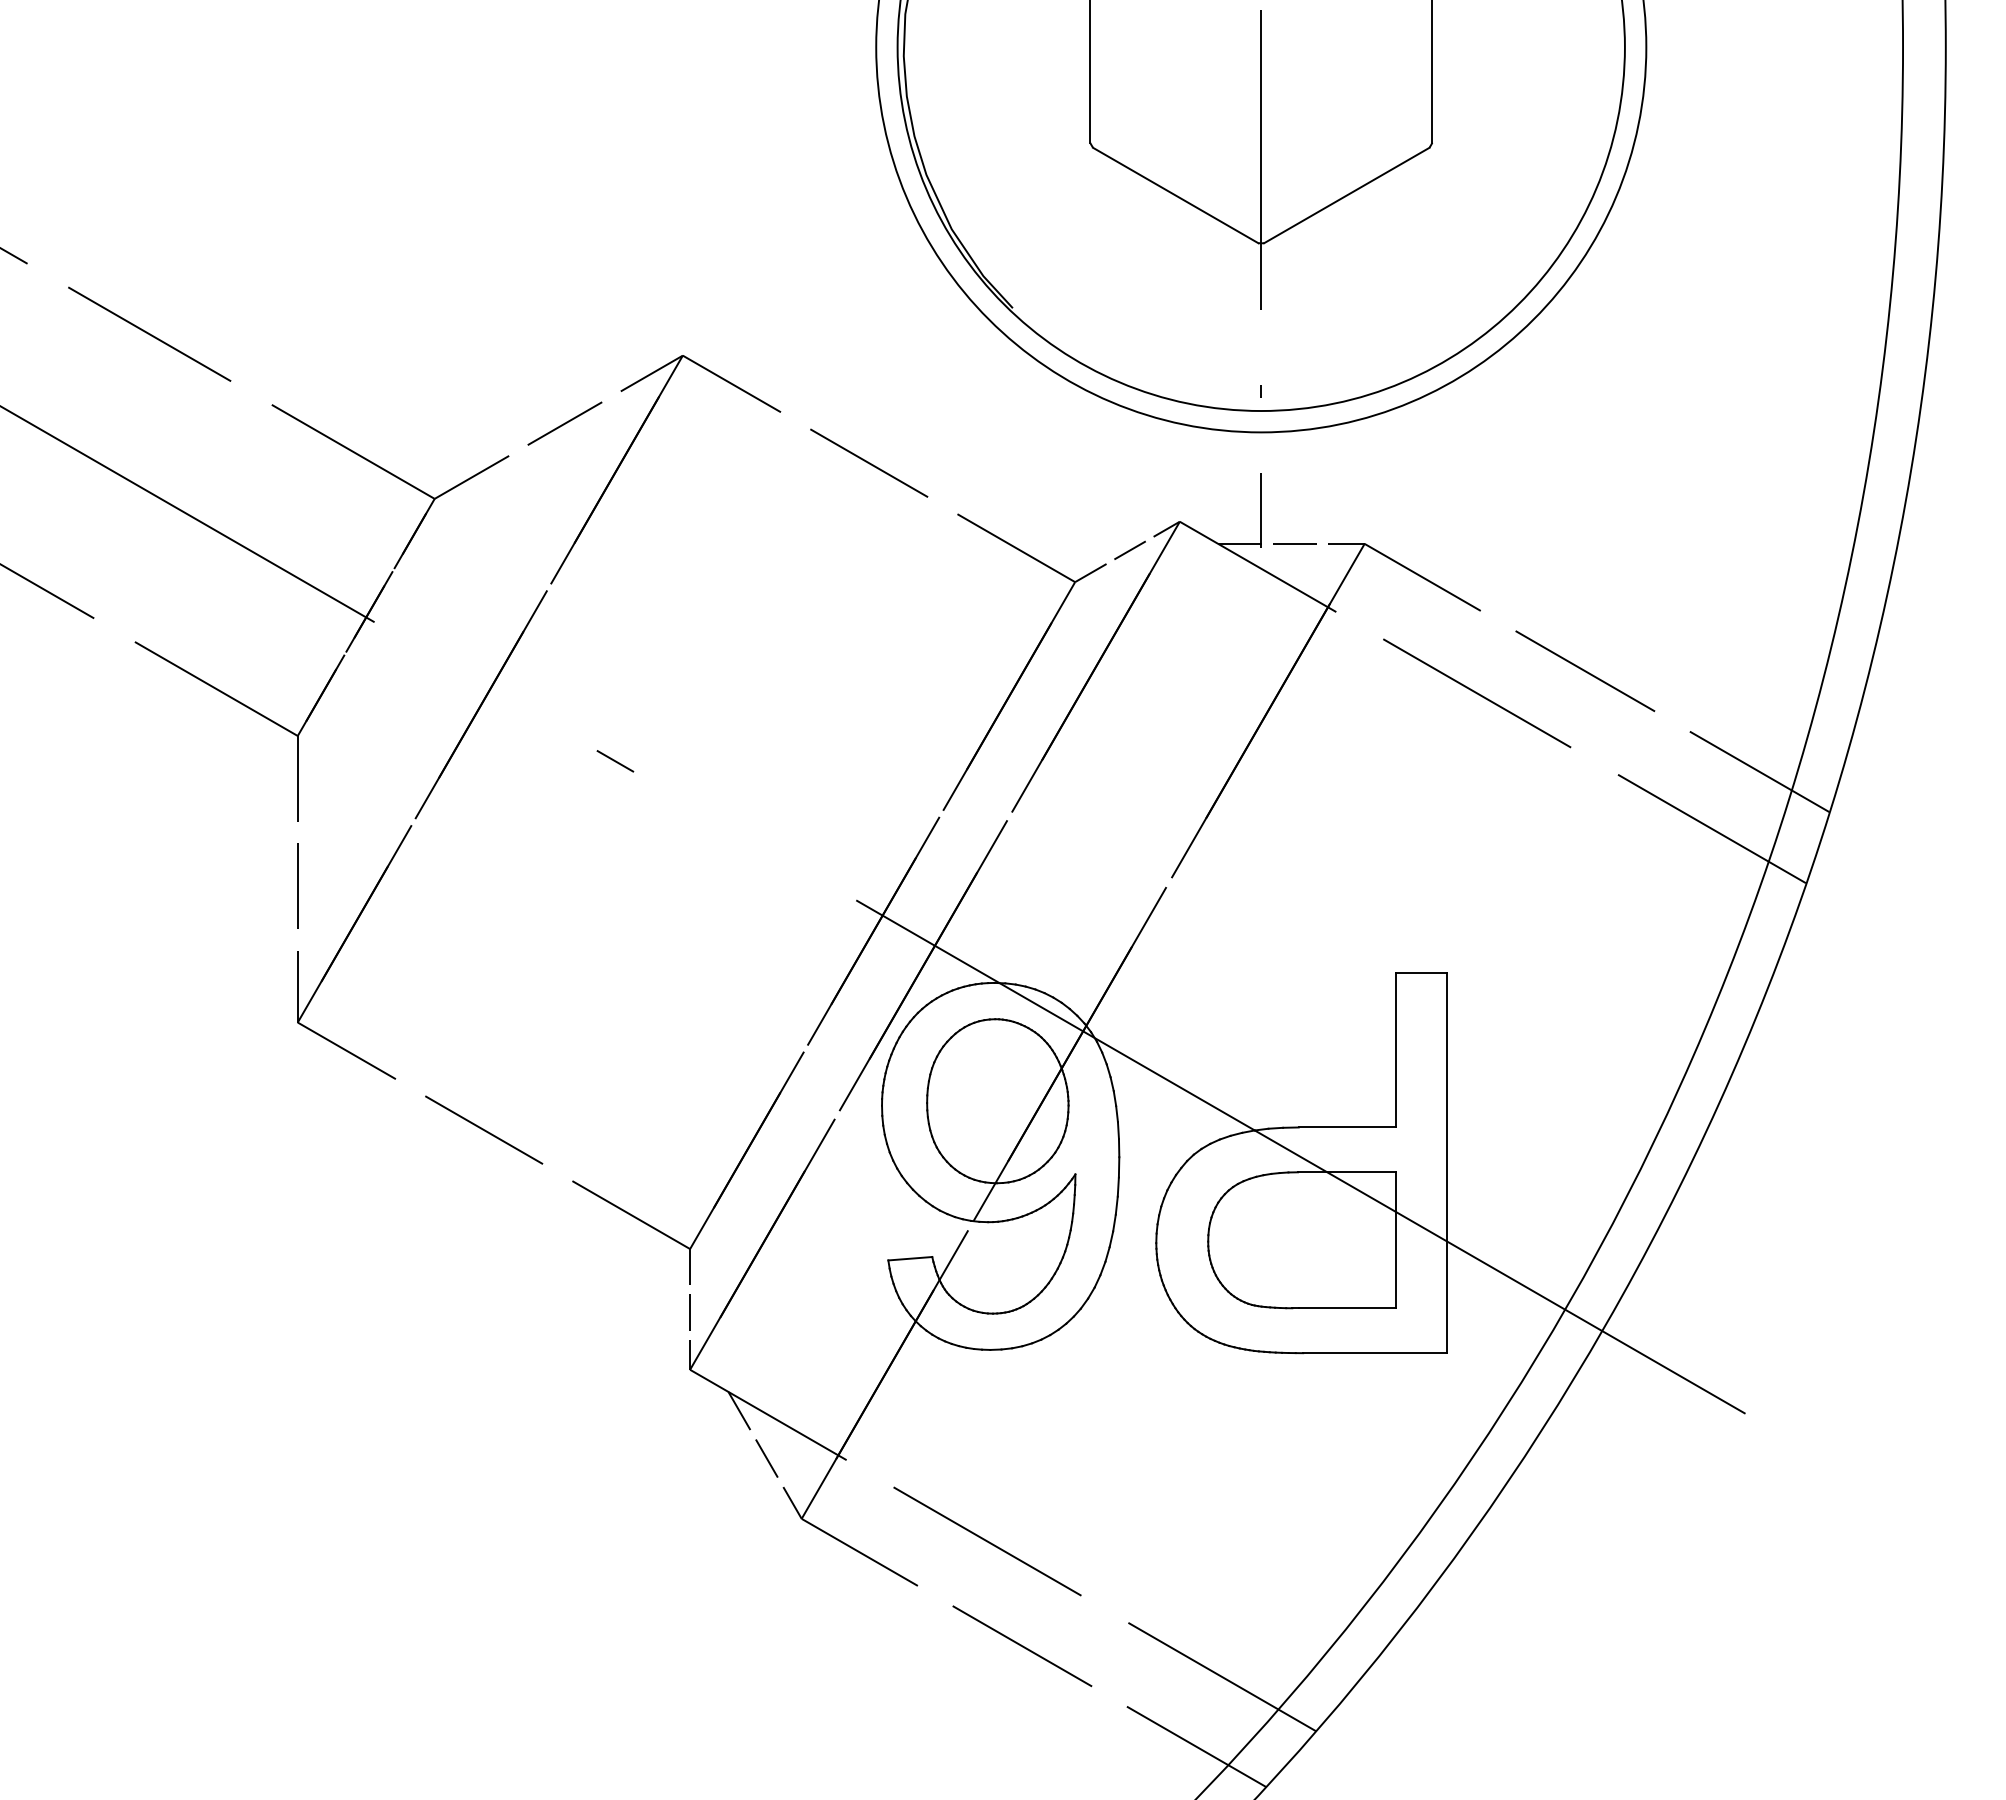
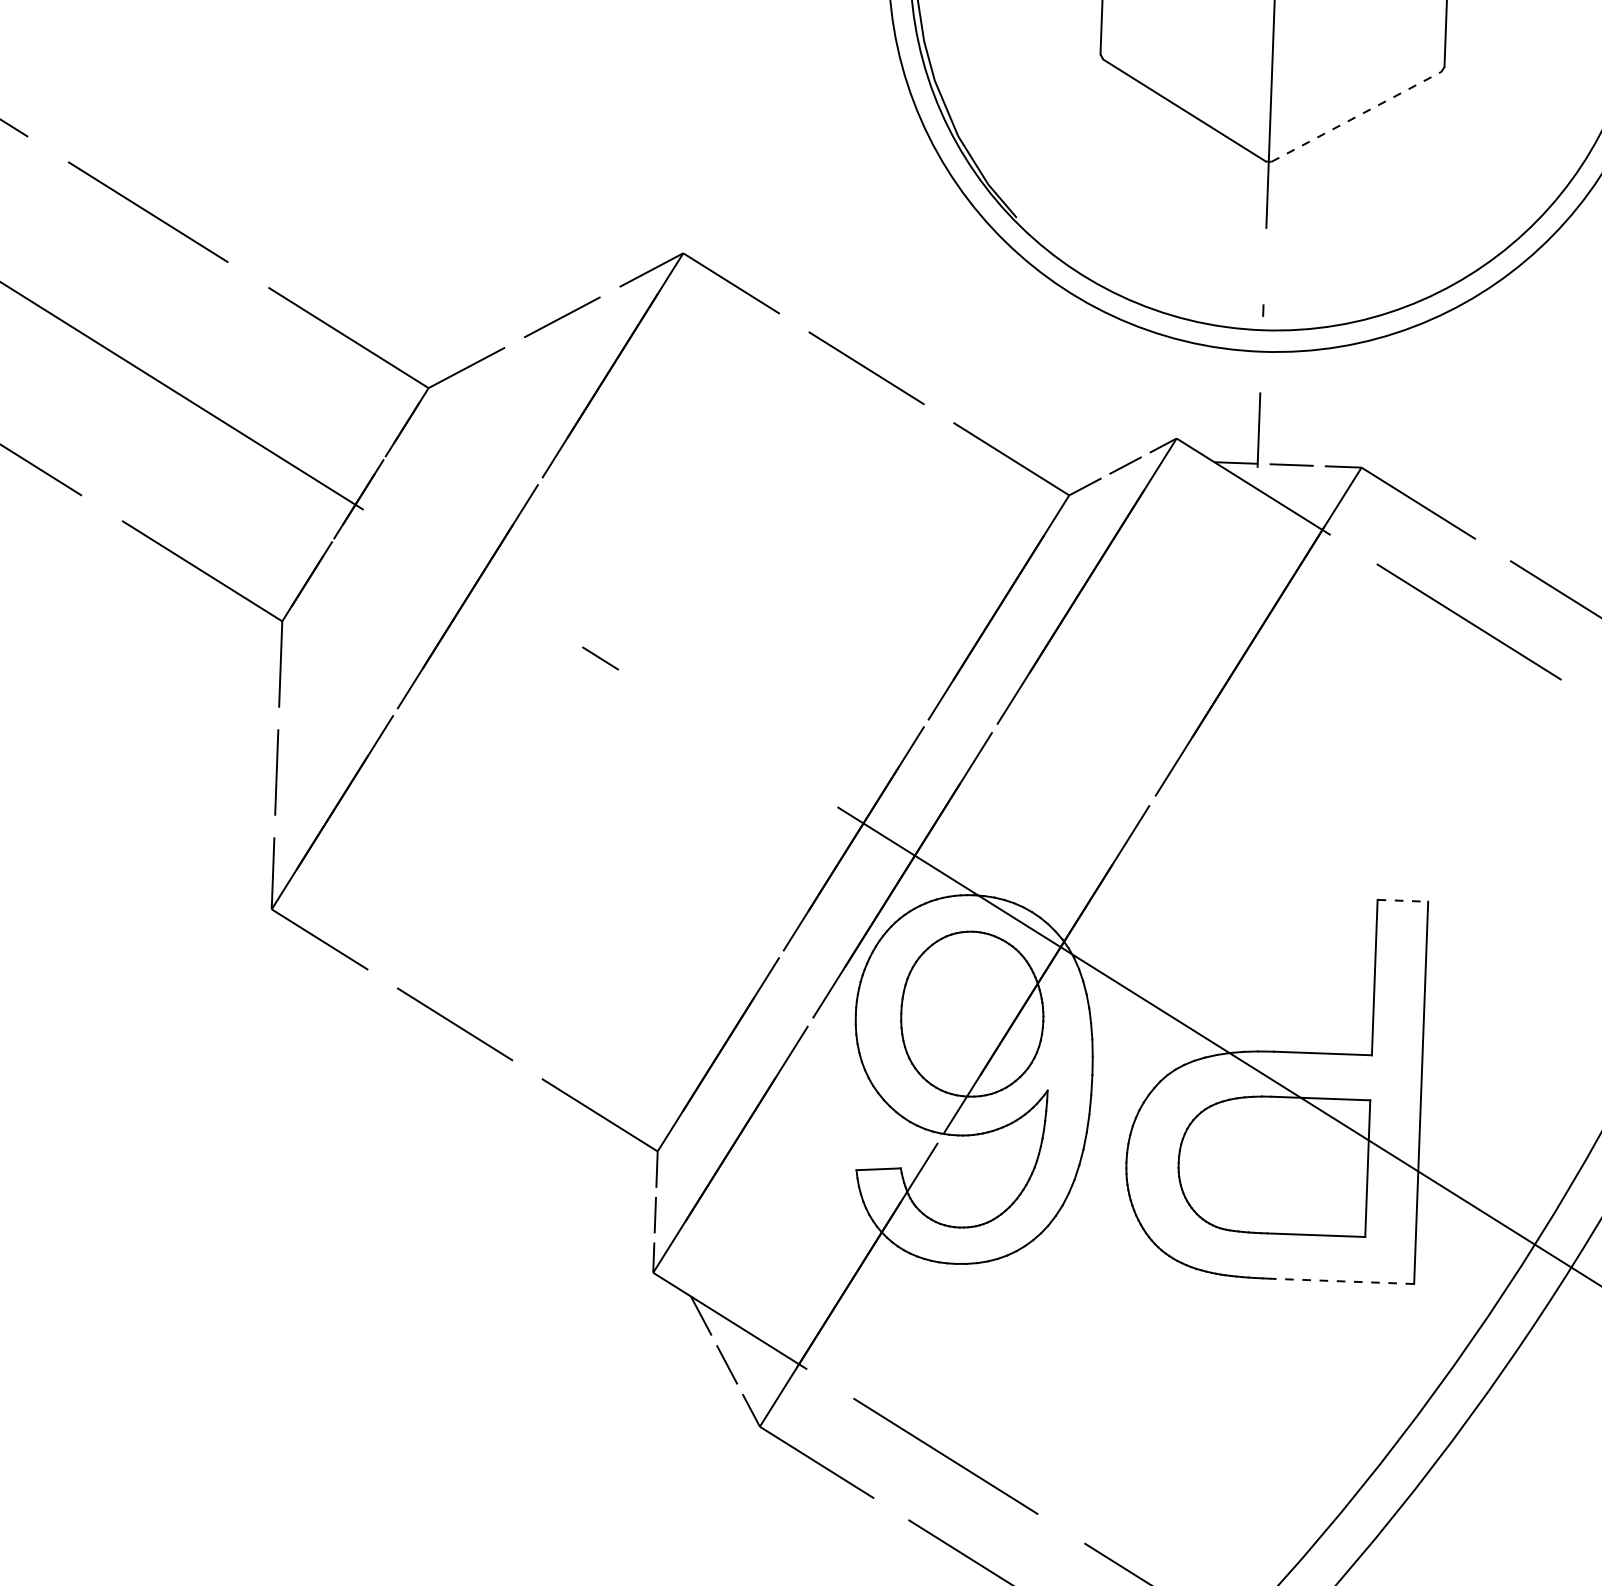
line: (1347, 195) -> (1357, 116), solid -> dashed
line: (1421, 972) -> (1402, 900), solid -> dashed
line: (1374, 1353) -> (1341, 1281), solid -> dashed

